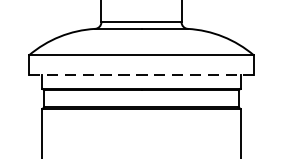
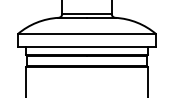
line: (142, 75) -> (87, 46), dashed -> solid

